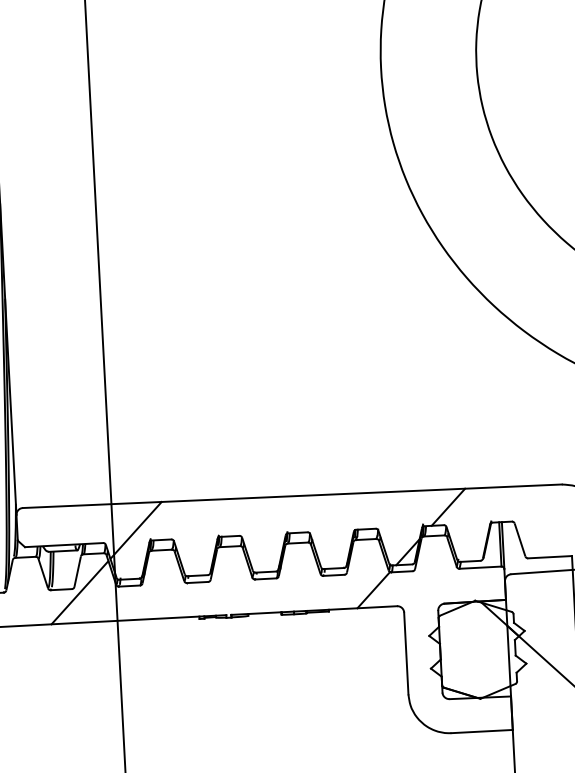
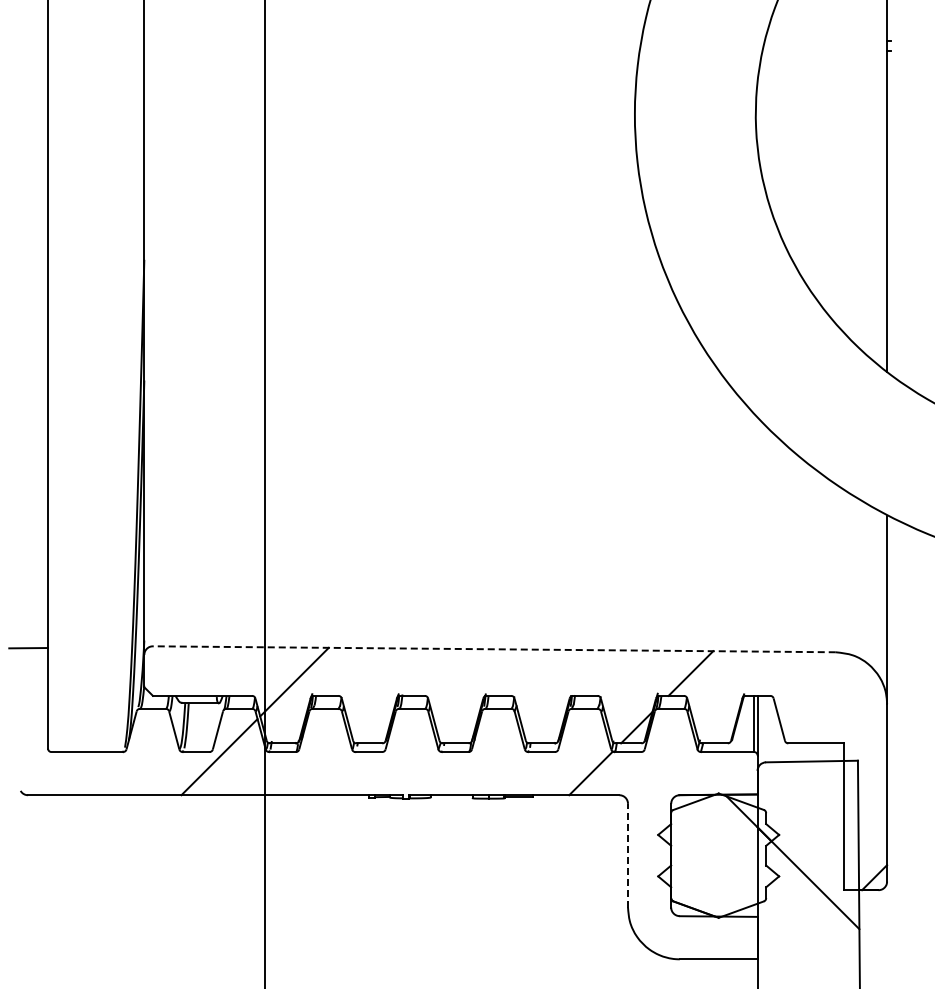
line: (291, 496) -> (493, 649), solid -> dashed
line: (405, 653) -> (627, 855), solid -> dashed

